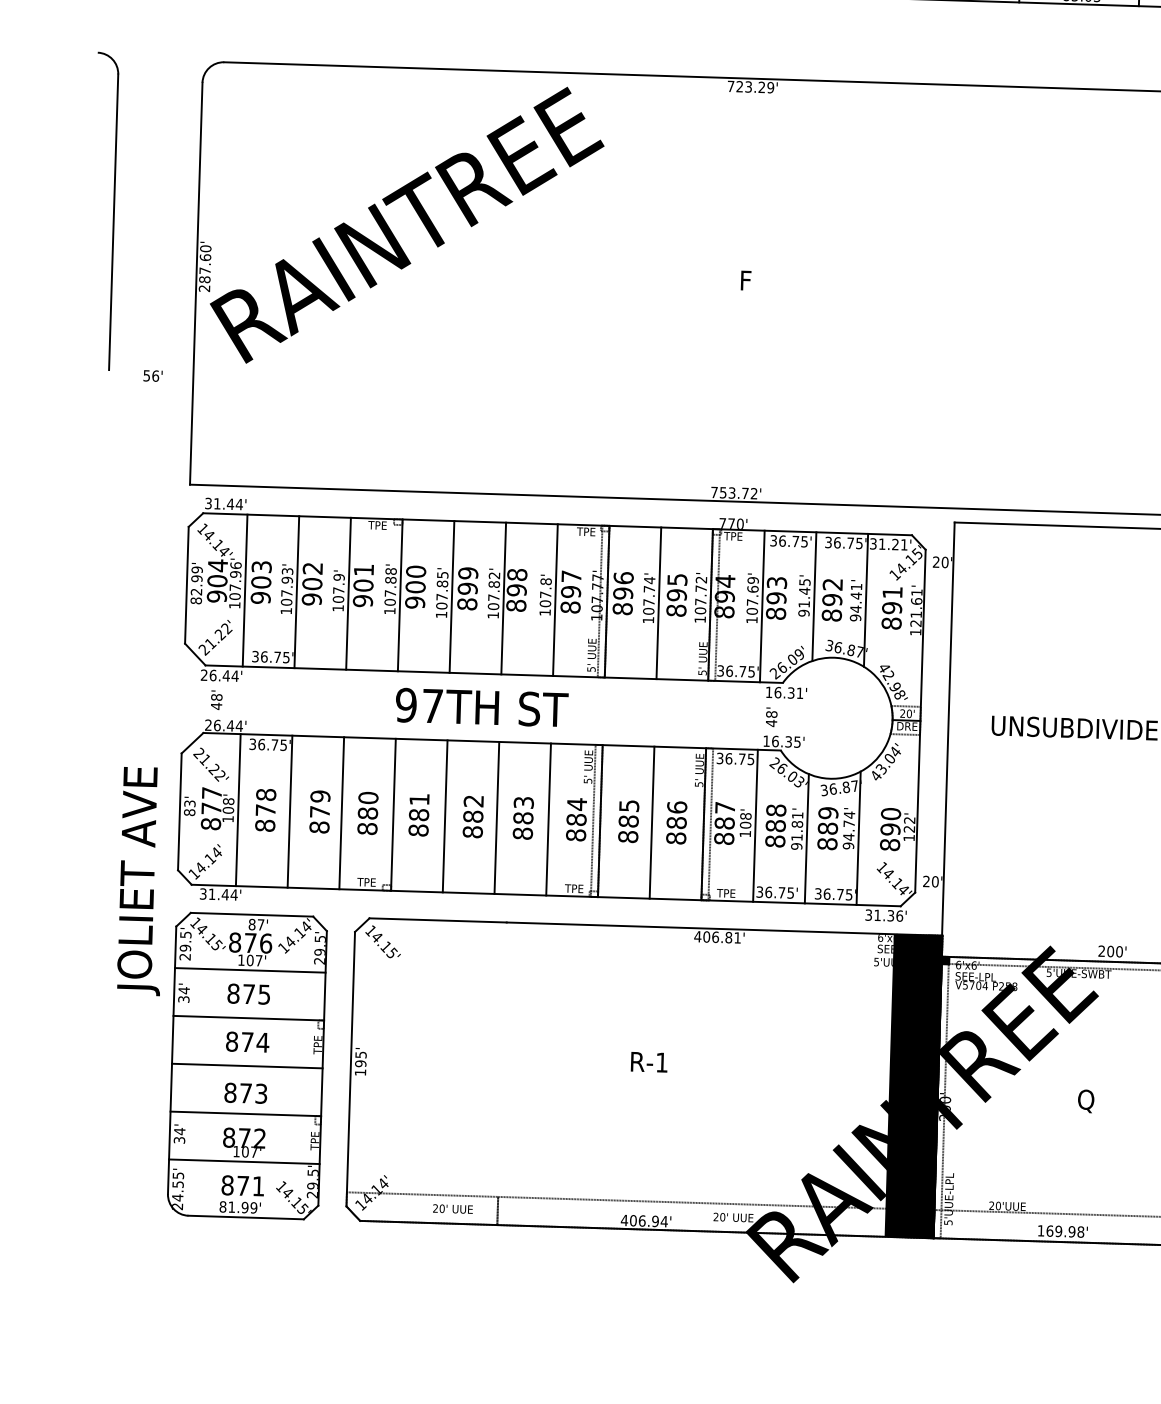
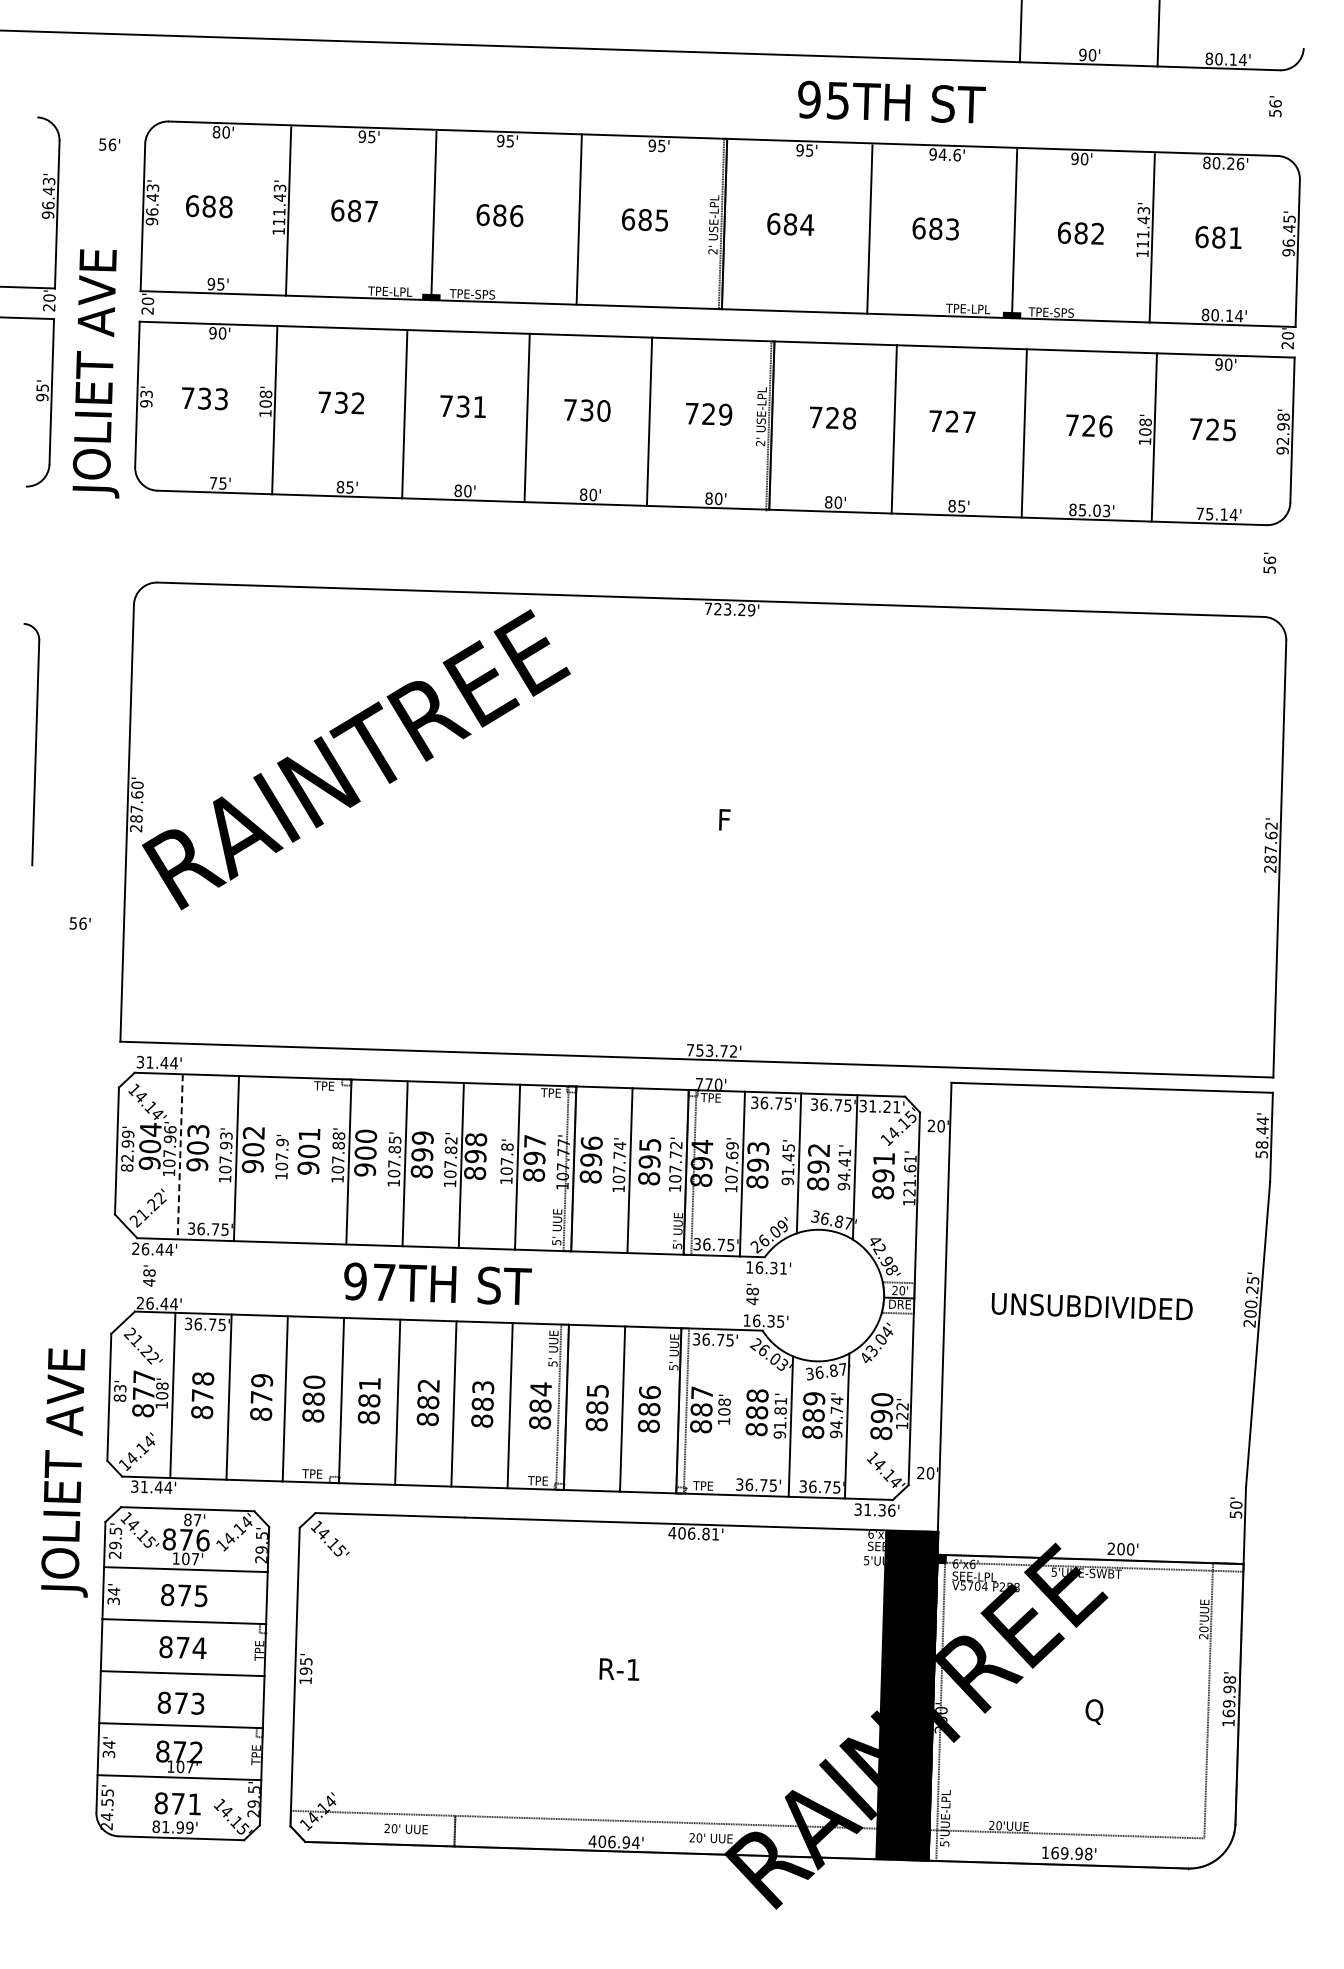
part: (108, 211) -> (31, 744), size x0.7
line: (245, 590) -> (180, 1156), solid -> dashed
line: (348, 593) -> (292, 1159), removed
line: (755, 825) -> (734, 1412), removed

